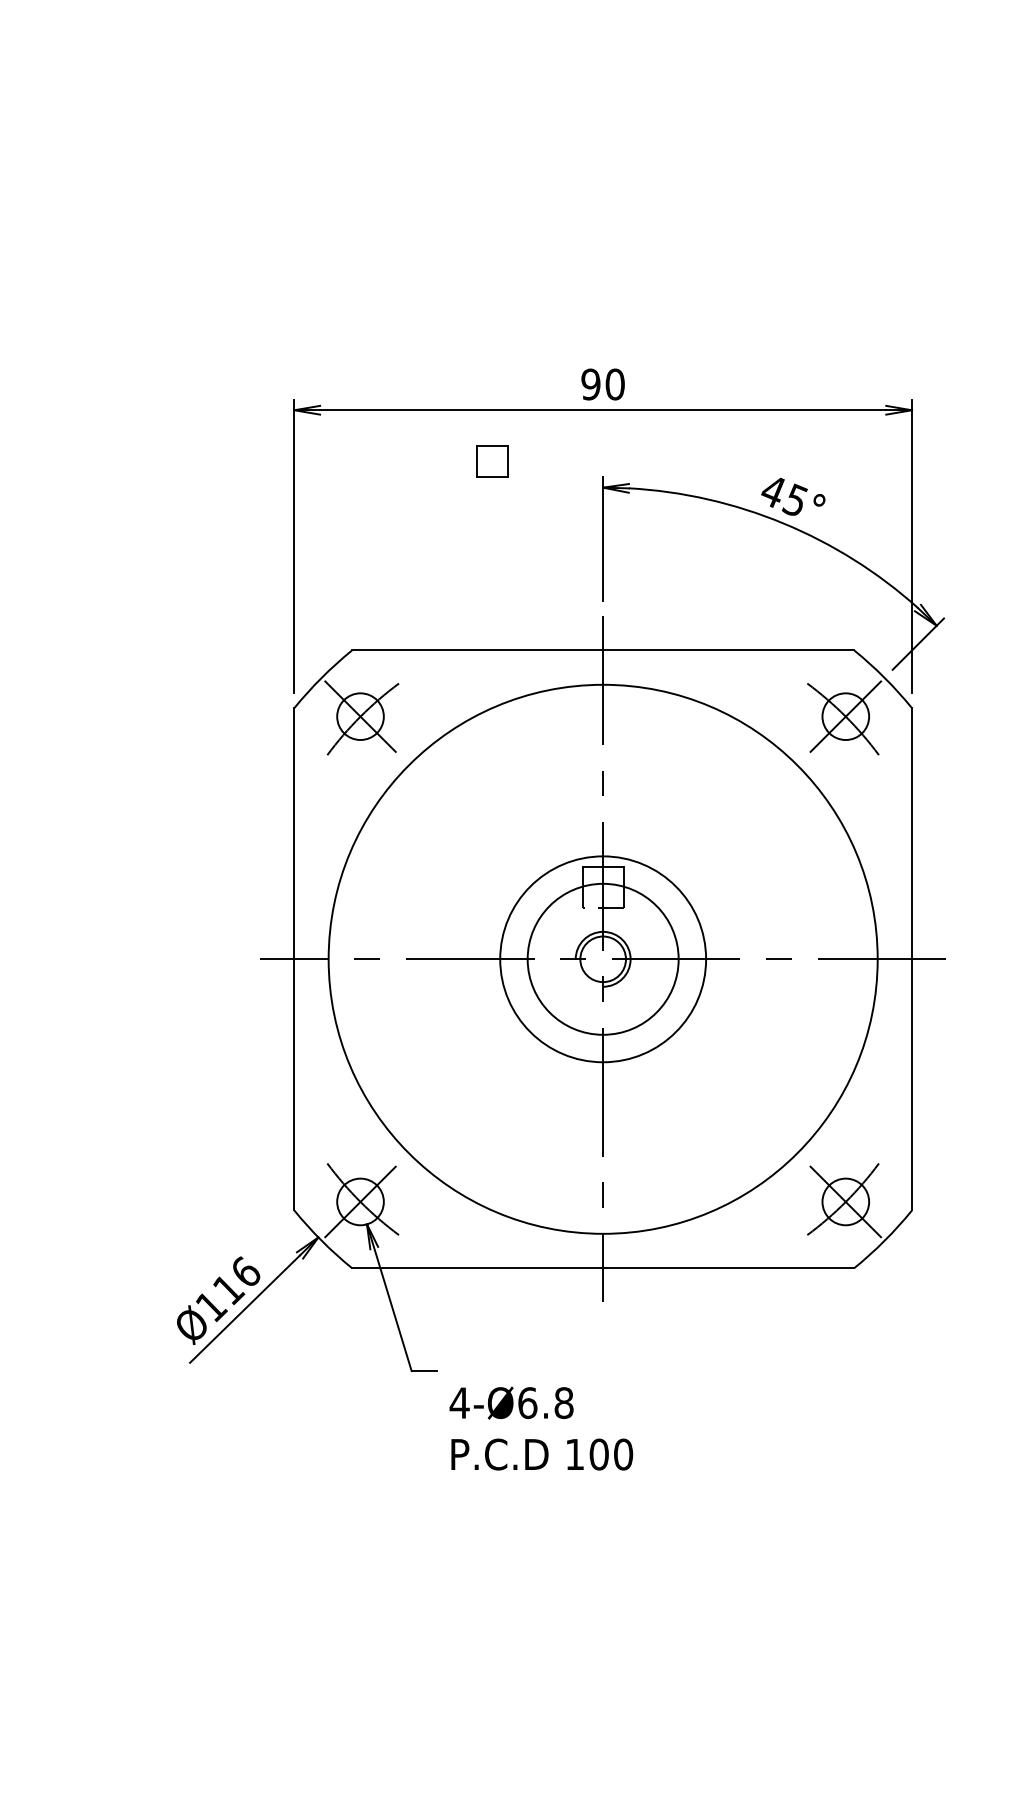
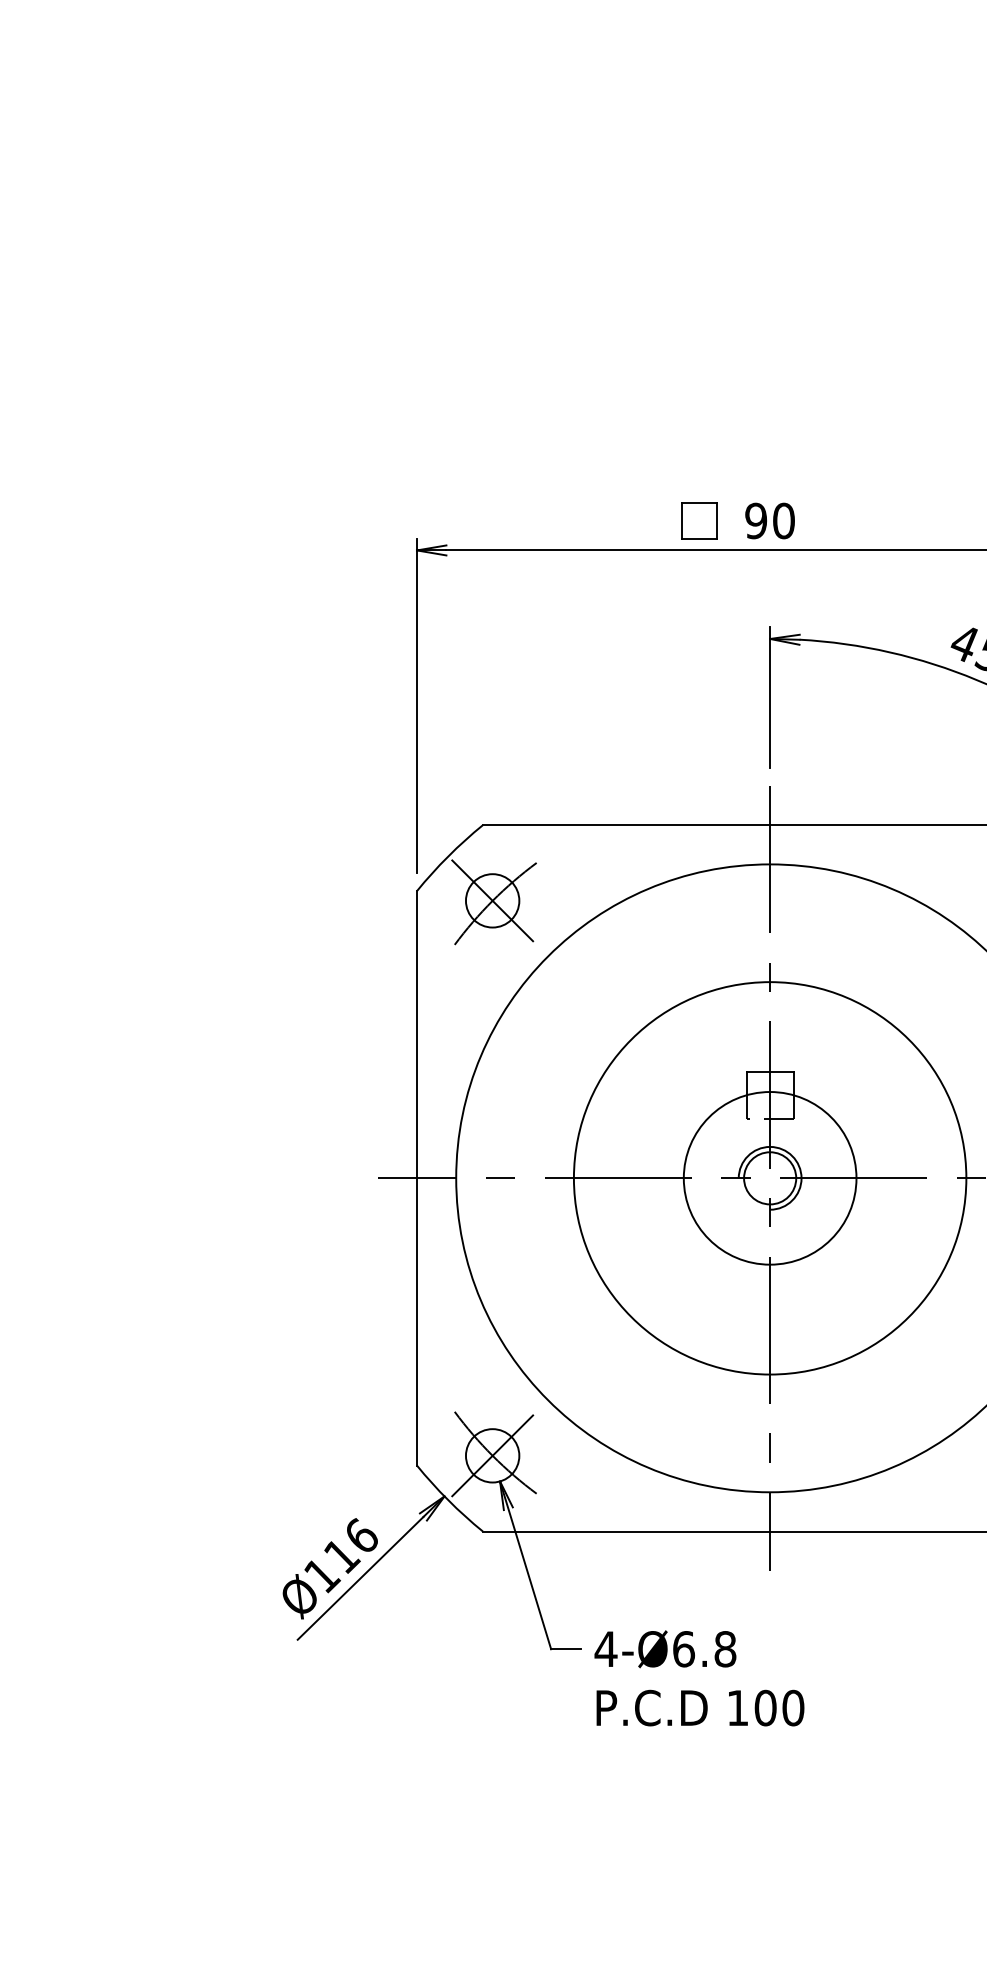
part: (492, 461) -> (699, 520), moved
circle: (602, 958) -> (769, 1177), size x1.67
text: (541, 1428) -> (699, 1678), moved

